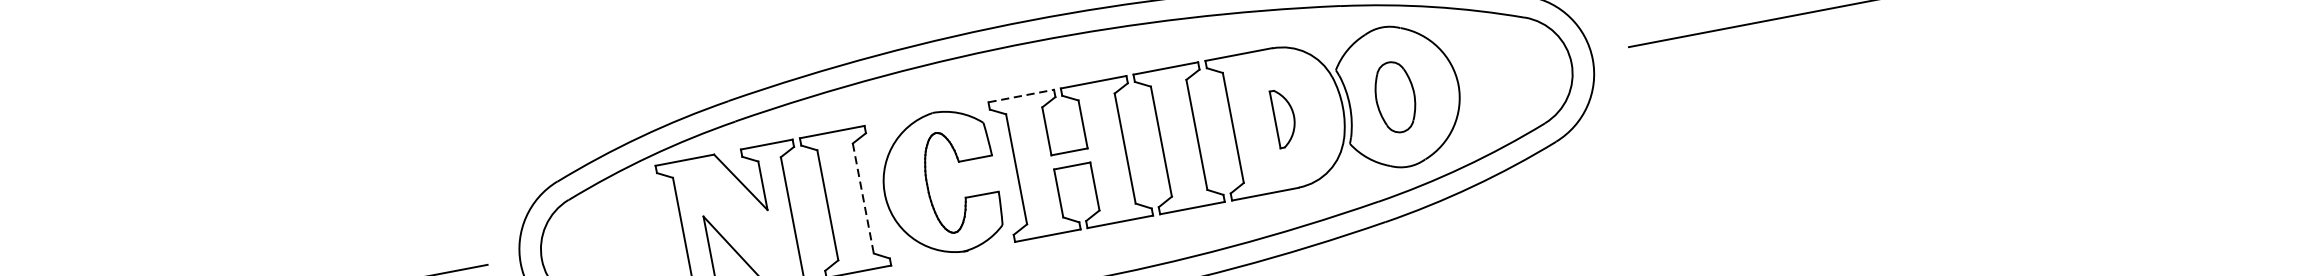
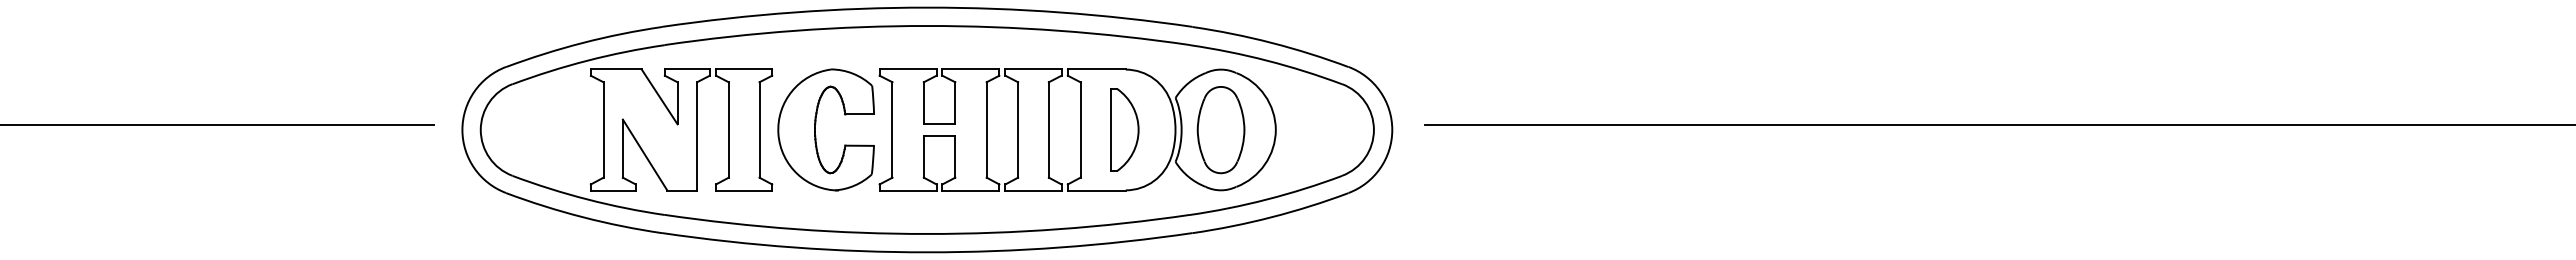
line: (1021, 96) -> (908, 69), dashed -> solid
part: (1394, 97) -> (1220, 130), size x1.43
part: (1283, 117) -> (1124, 129), size x1.67
line: (863, 197) -> (759, 129), dashed -> solid

